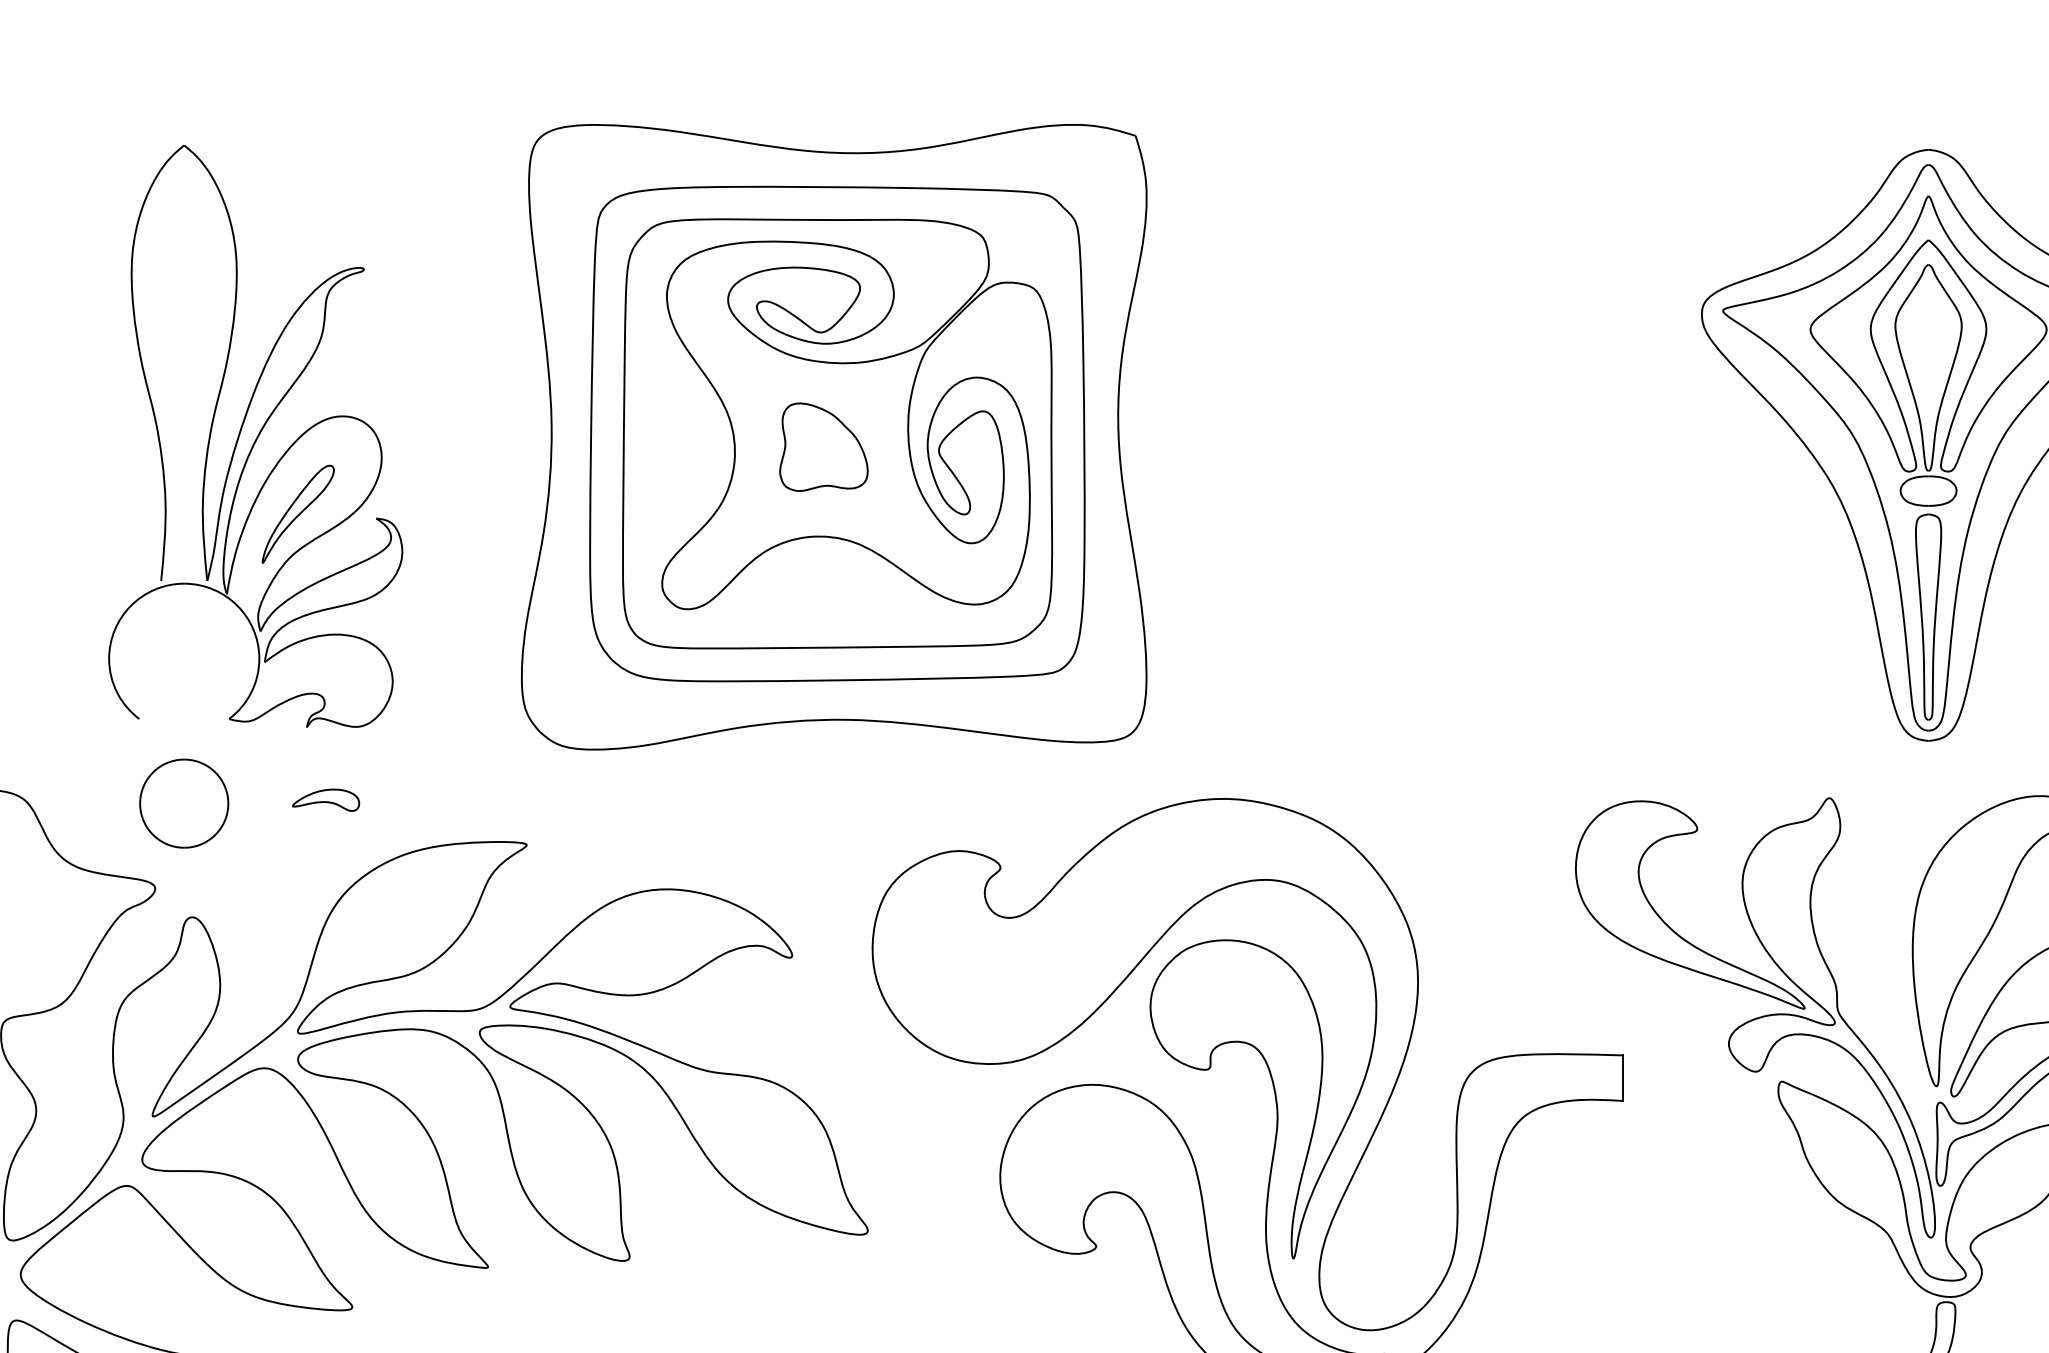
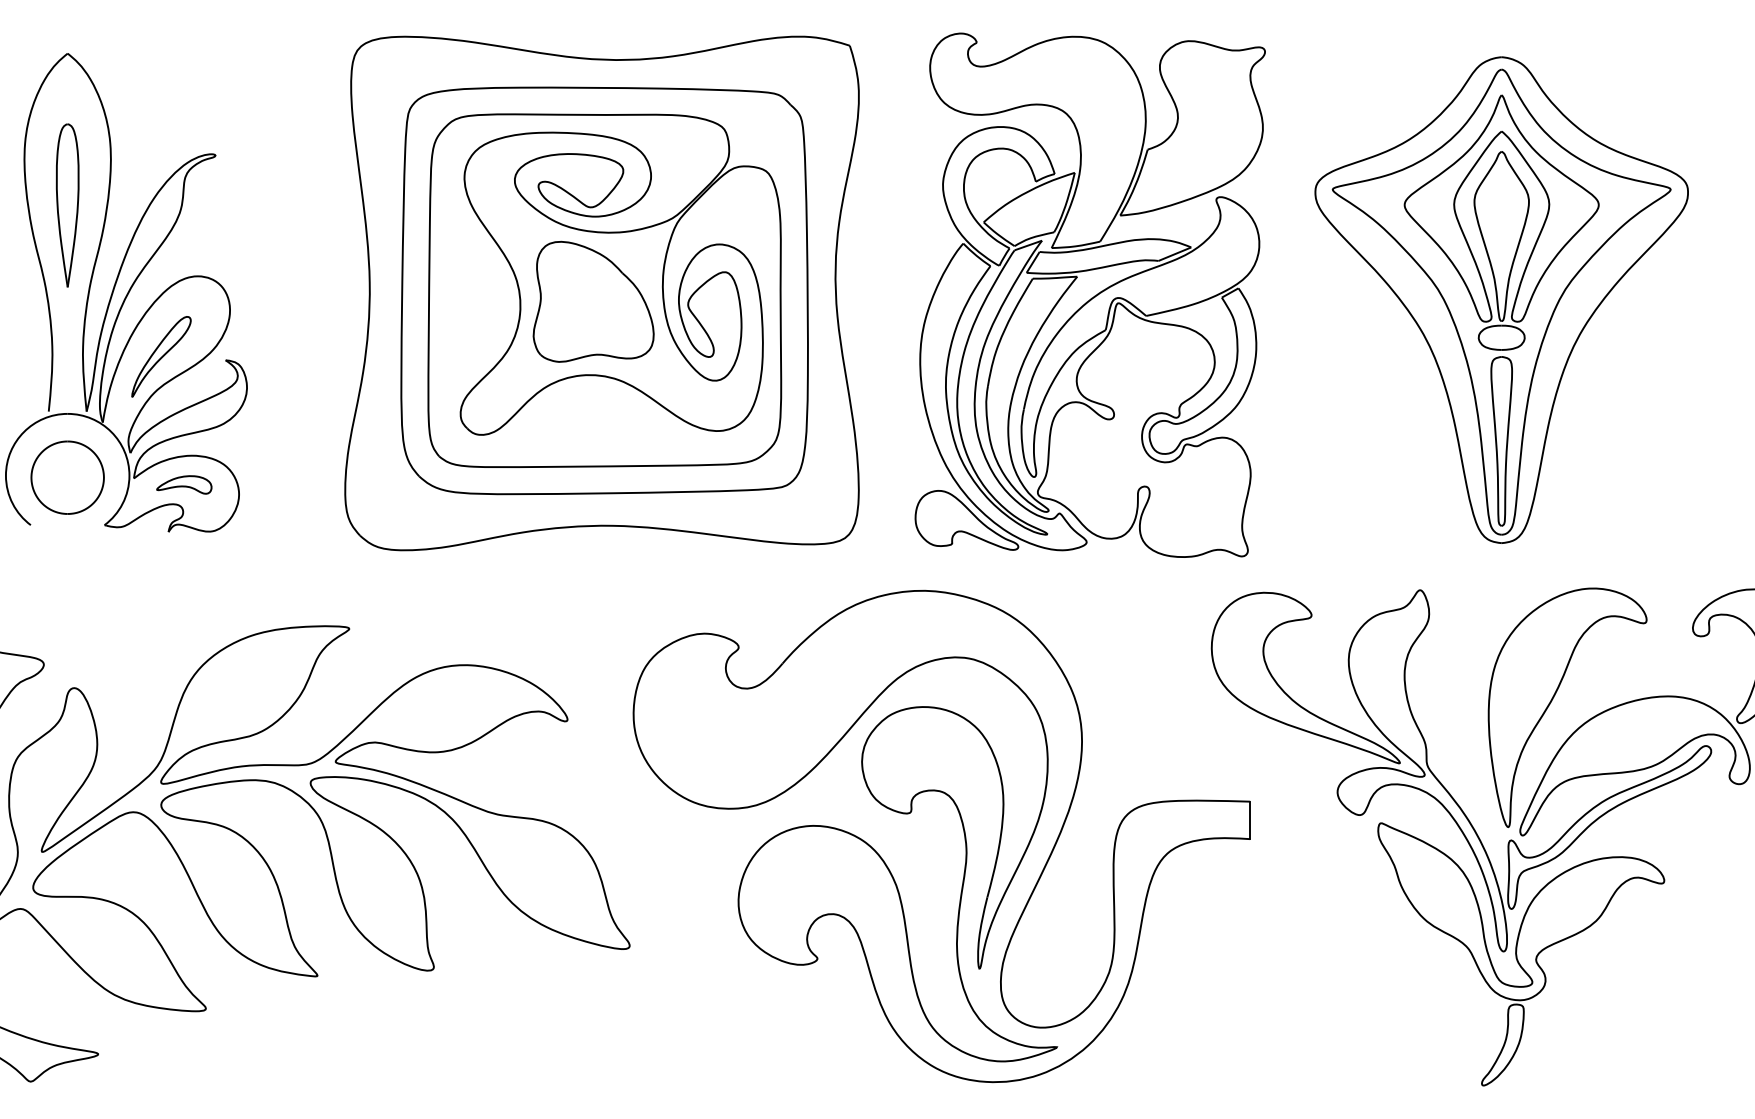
part: (183, 330) -> (67, 205), added
part: (1427, 438) -> (1089, 294), added
part: (823, 446) -> (593, 301), size x1.67
part: (326, 799) -> (184, 484), moved
part: (183, 803) -> (67, 477), moved

